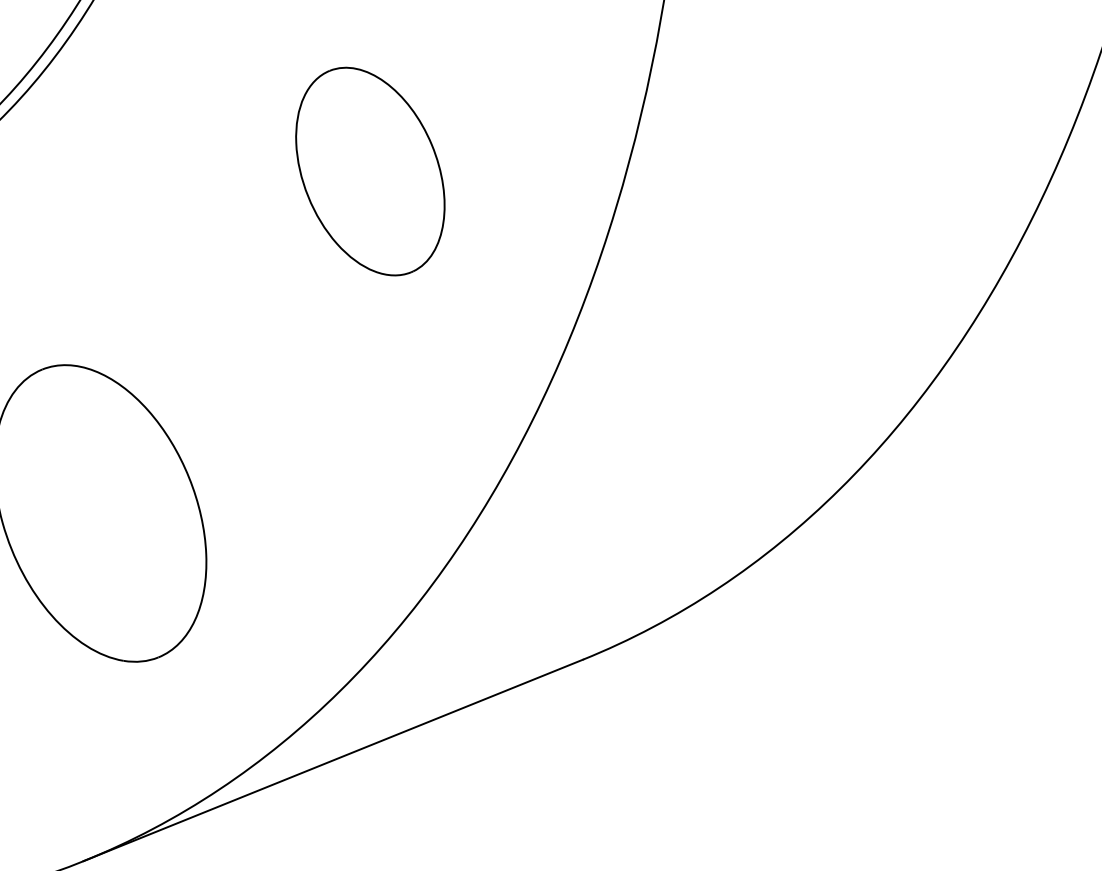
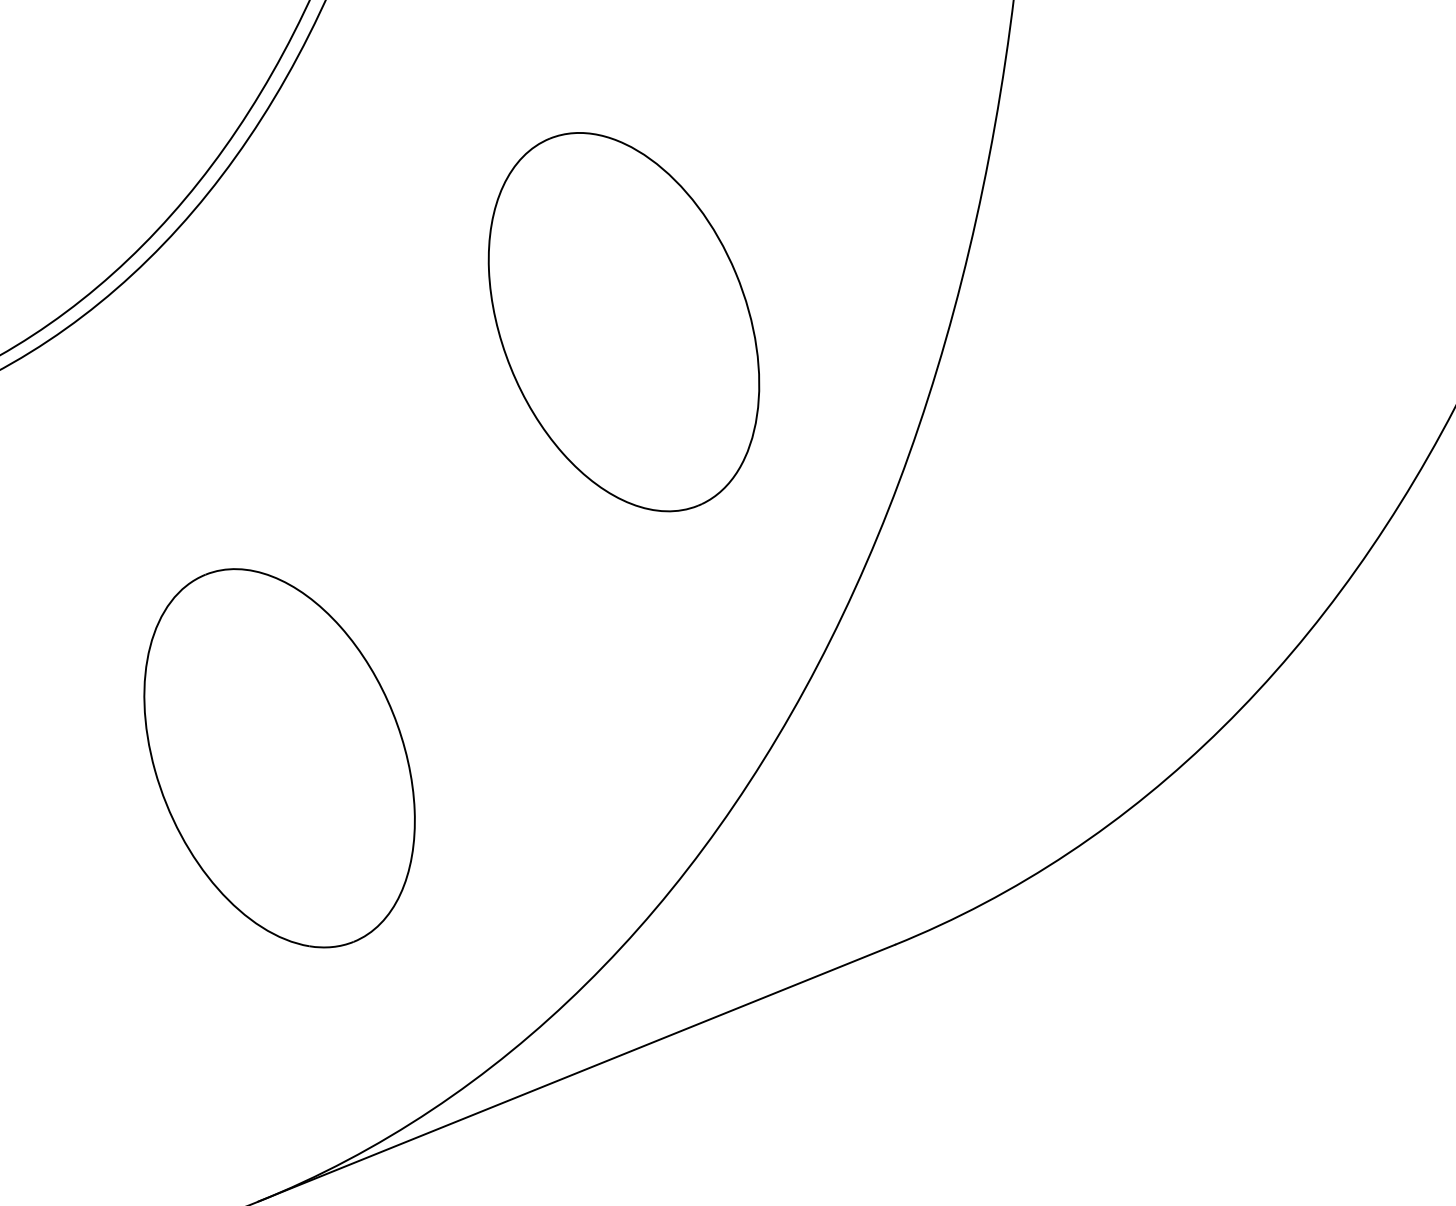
part: (369, 171) -> (623, 322), size x1.43

